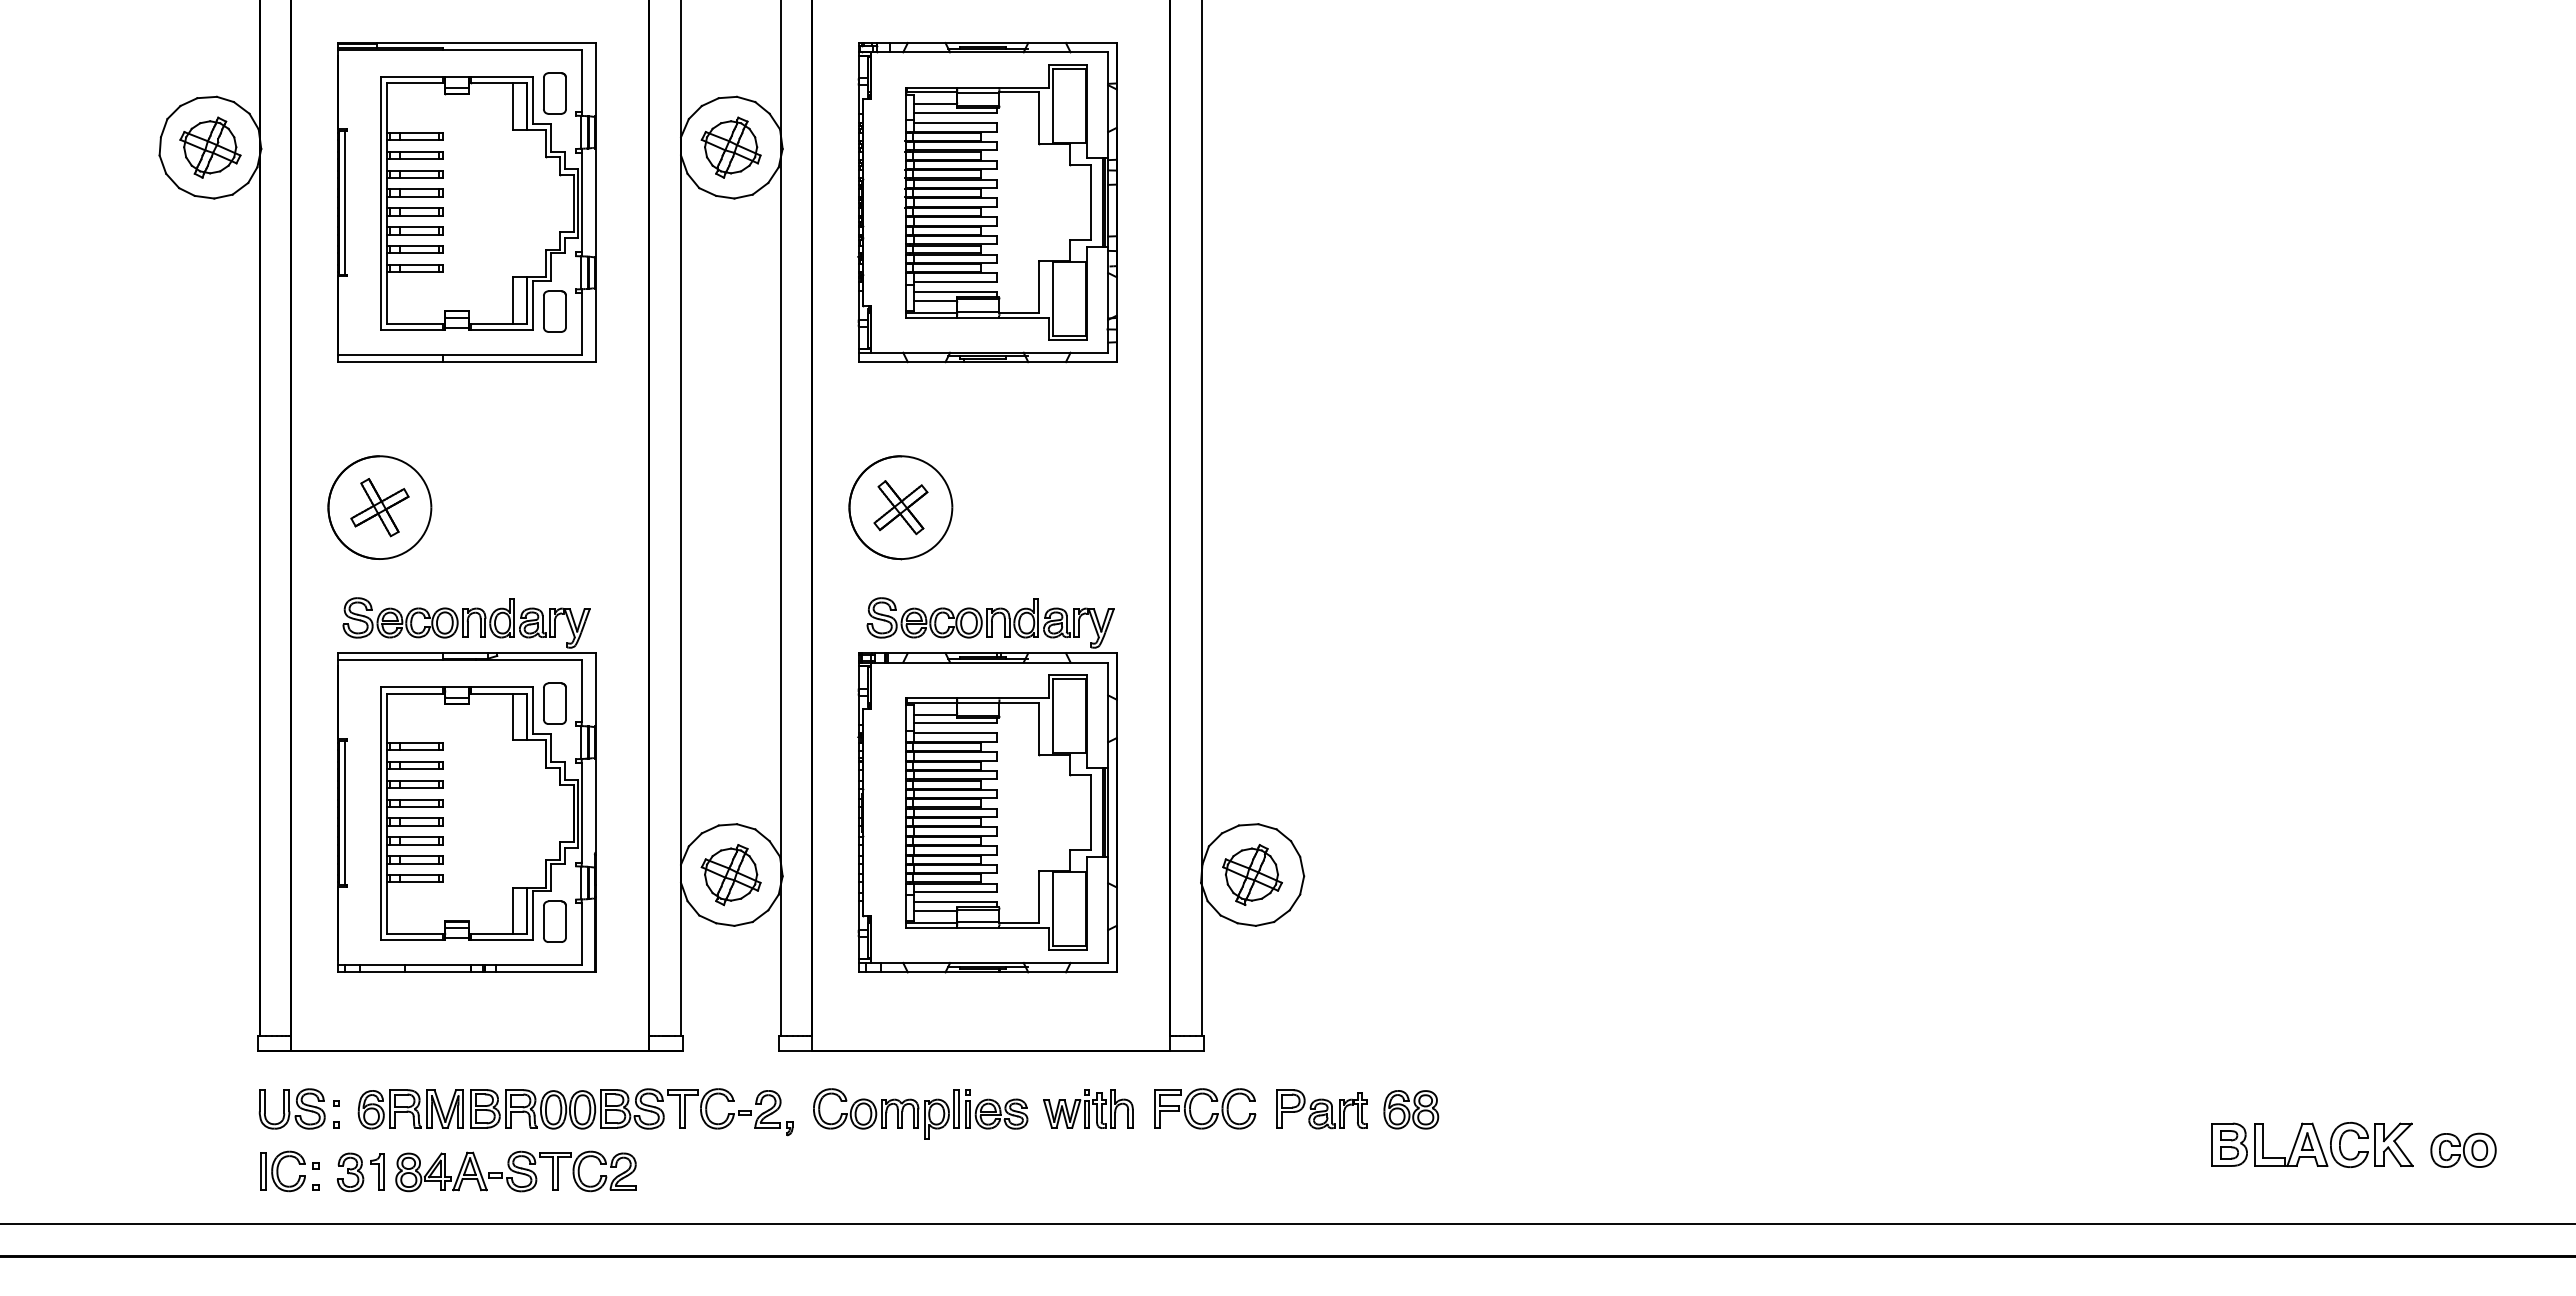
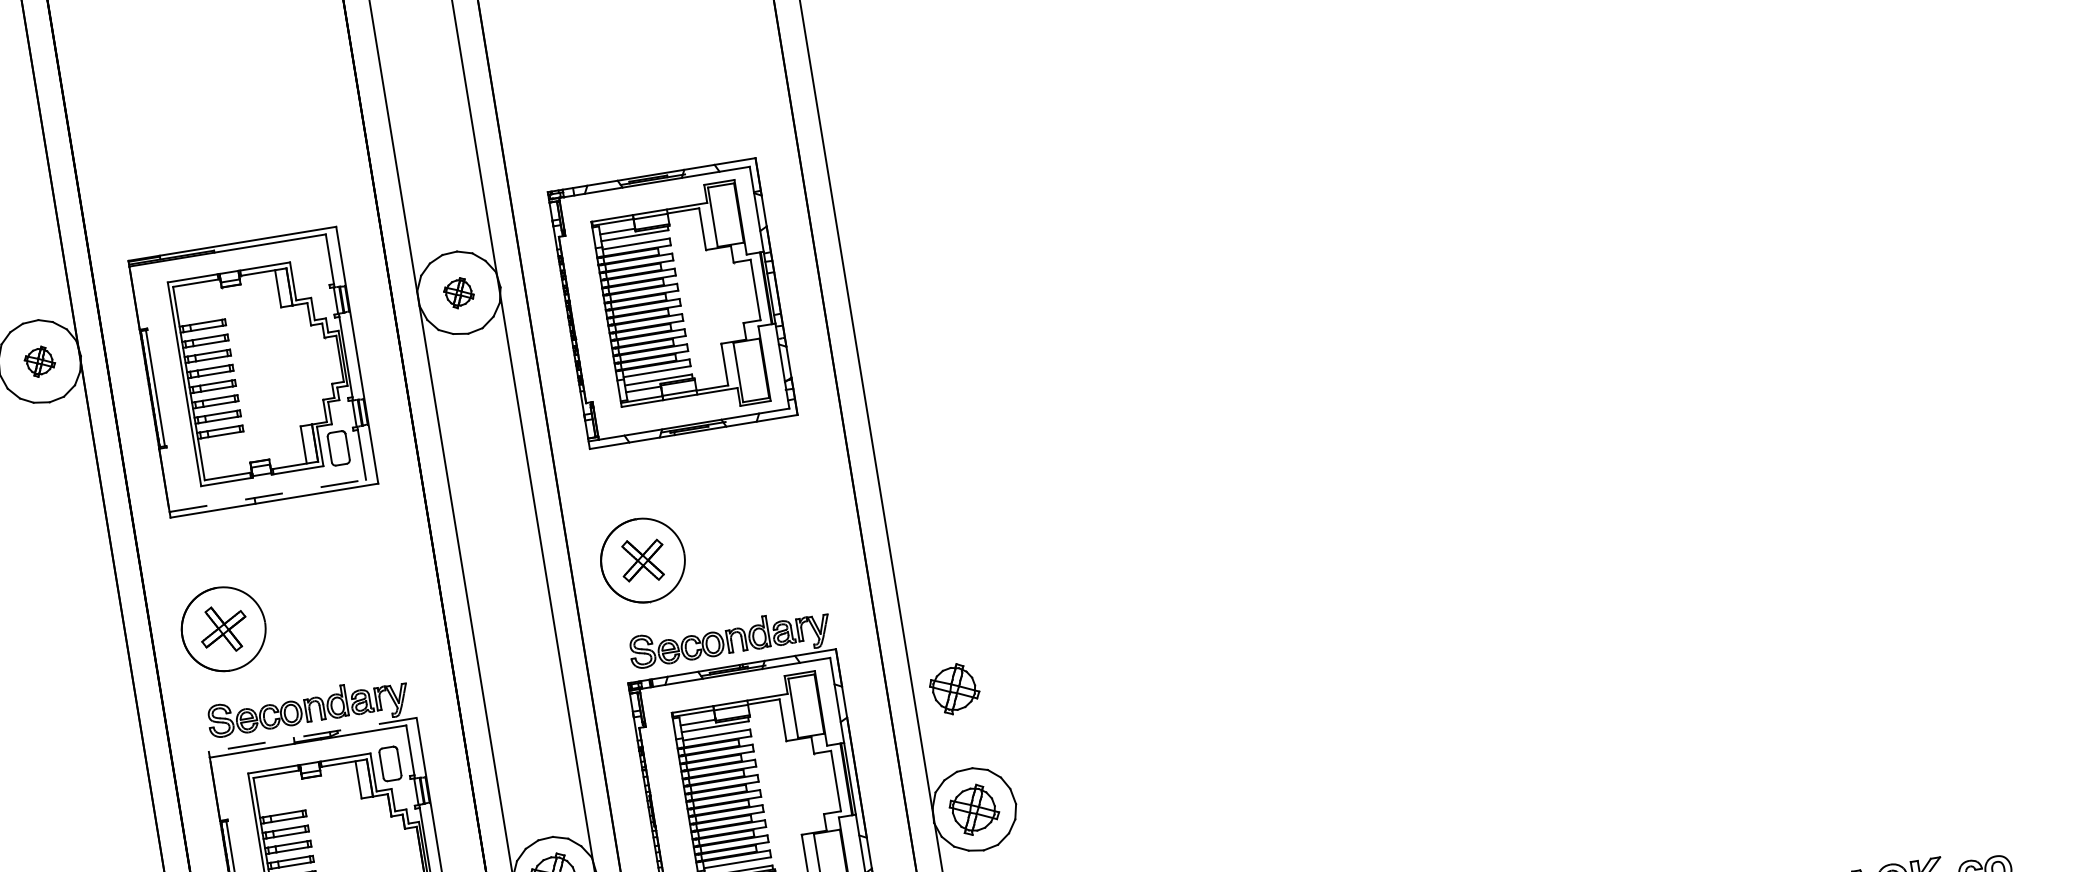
part: (554, 93) -> (309, 272), removed
part: (210, 147) -> (39, 361), size x0.6
part: (730, 147) -> (458, 293), size x0.6
line: (460, 355) -> (268, 496), solid -> dashed
line: (466, 653) -> (312, 735), solid -> dashed
part: (1252, 724) -> (954, 688), added

